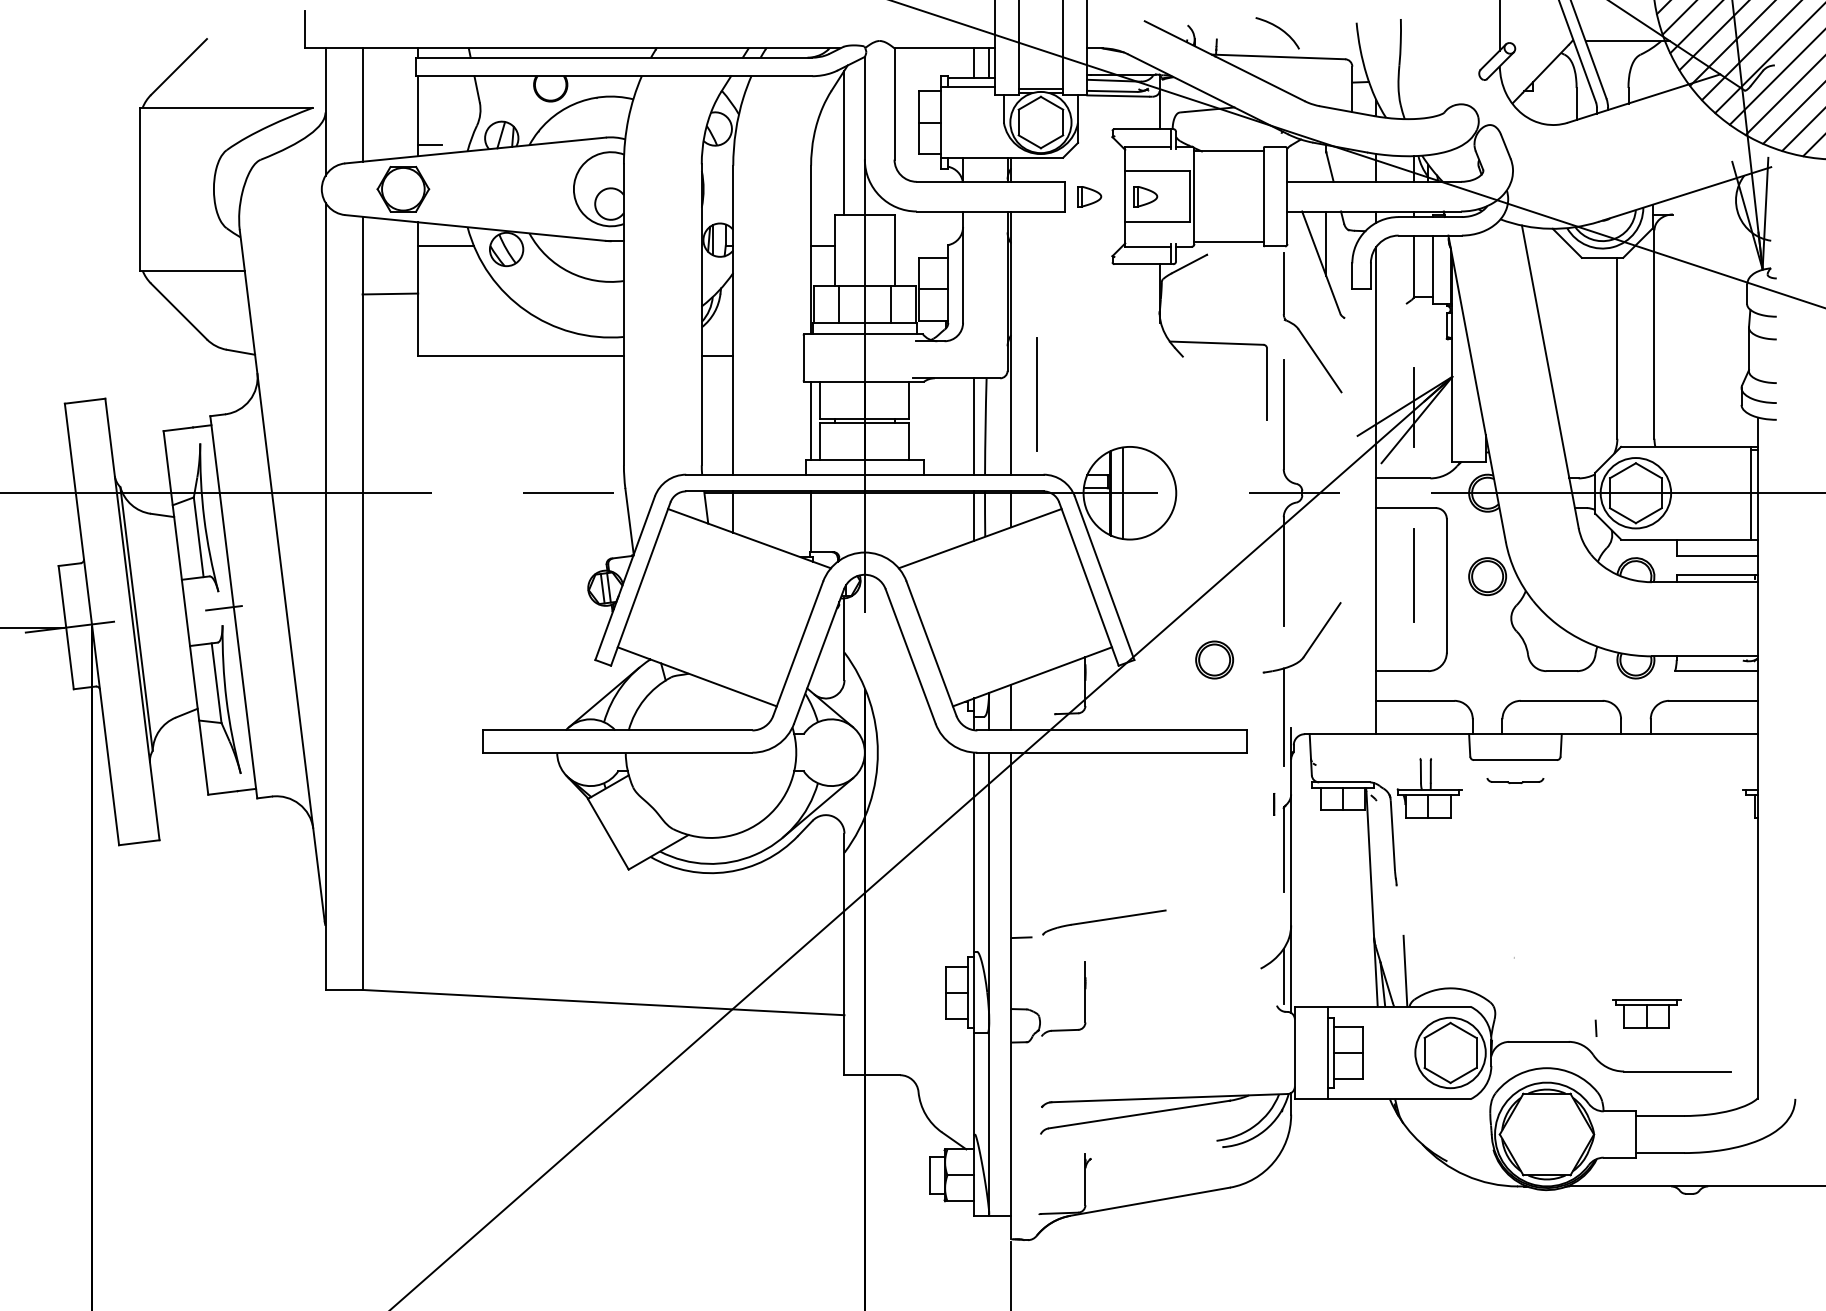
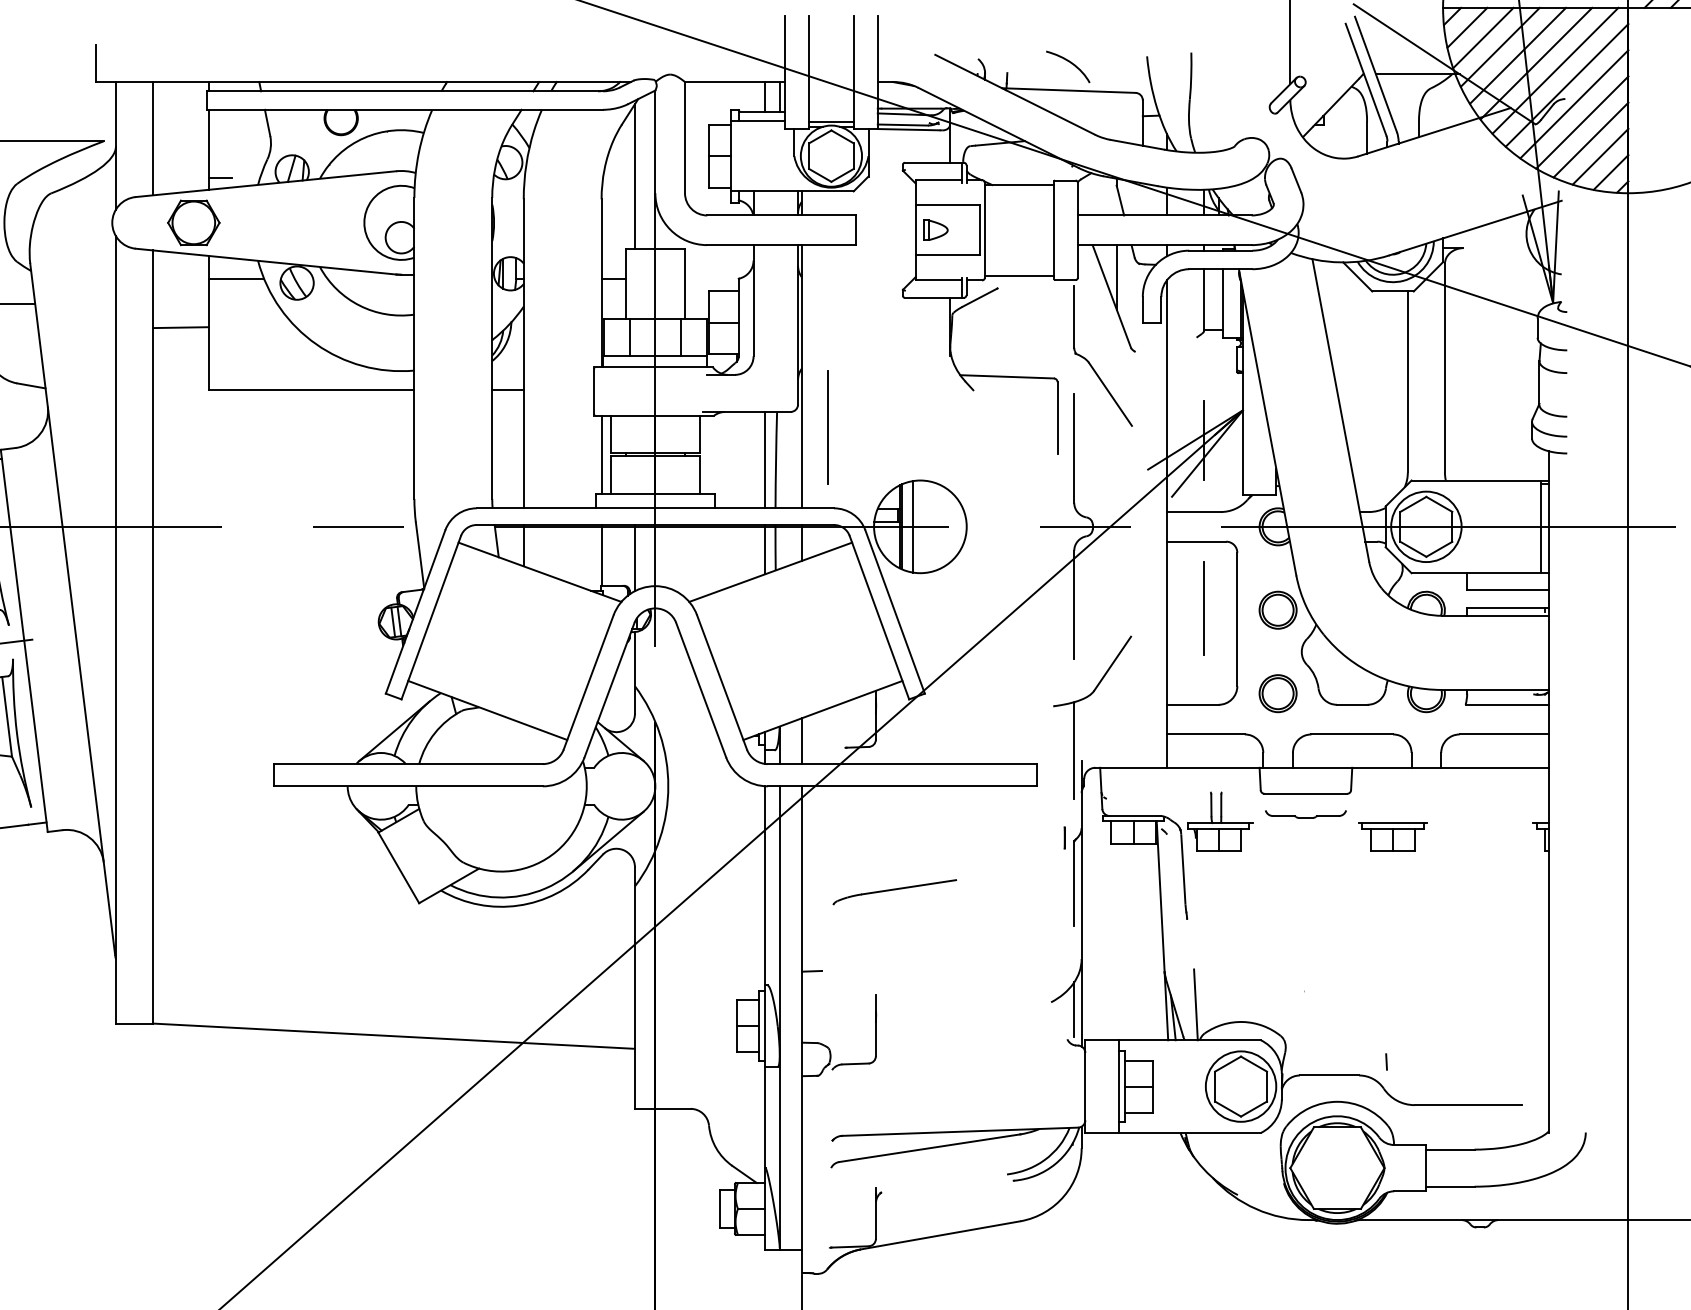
part: (1089, 196) -> (879, 230), removed
line: (844, 524) -> (634, 558), added
part: (1214, 659) -> (1277, 693), moved
part: (1515, 780) -> (1305, 814), size x1.43
part: (1104, 922) -> (894, 892), moved
part: (1646, 1013) -> (1392, 837), moved

